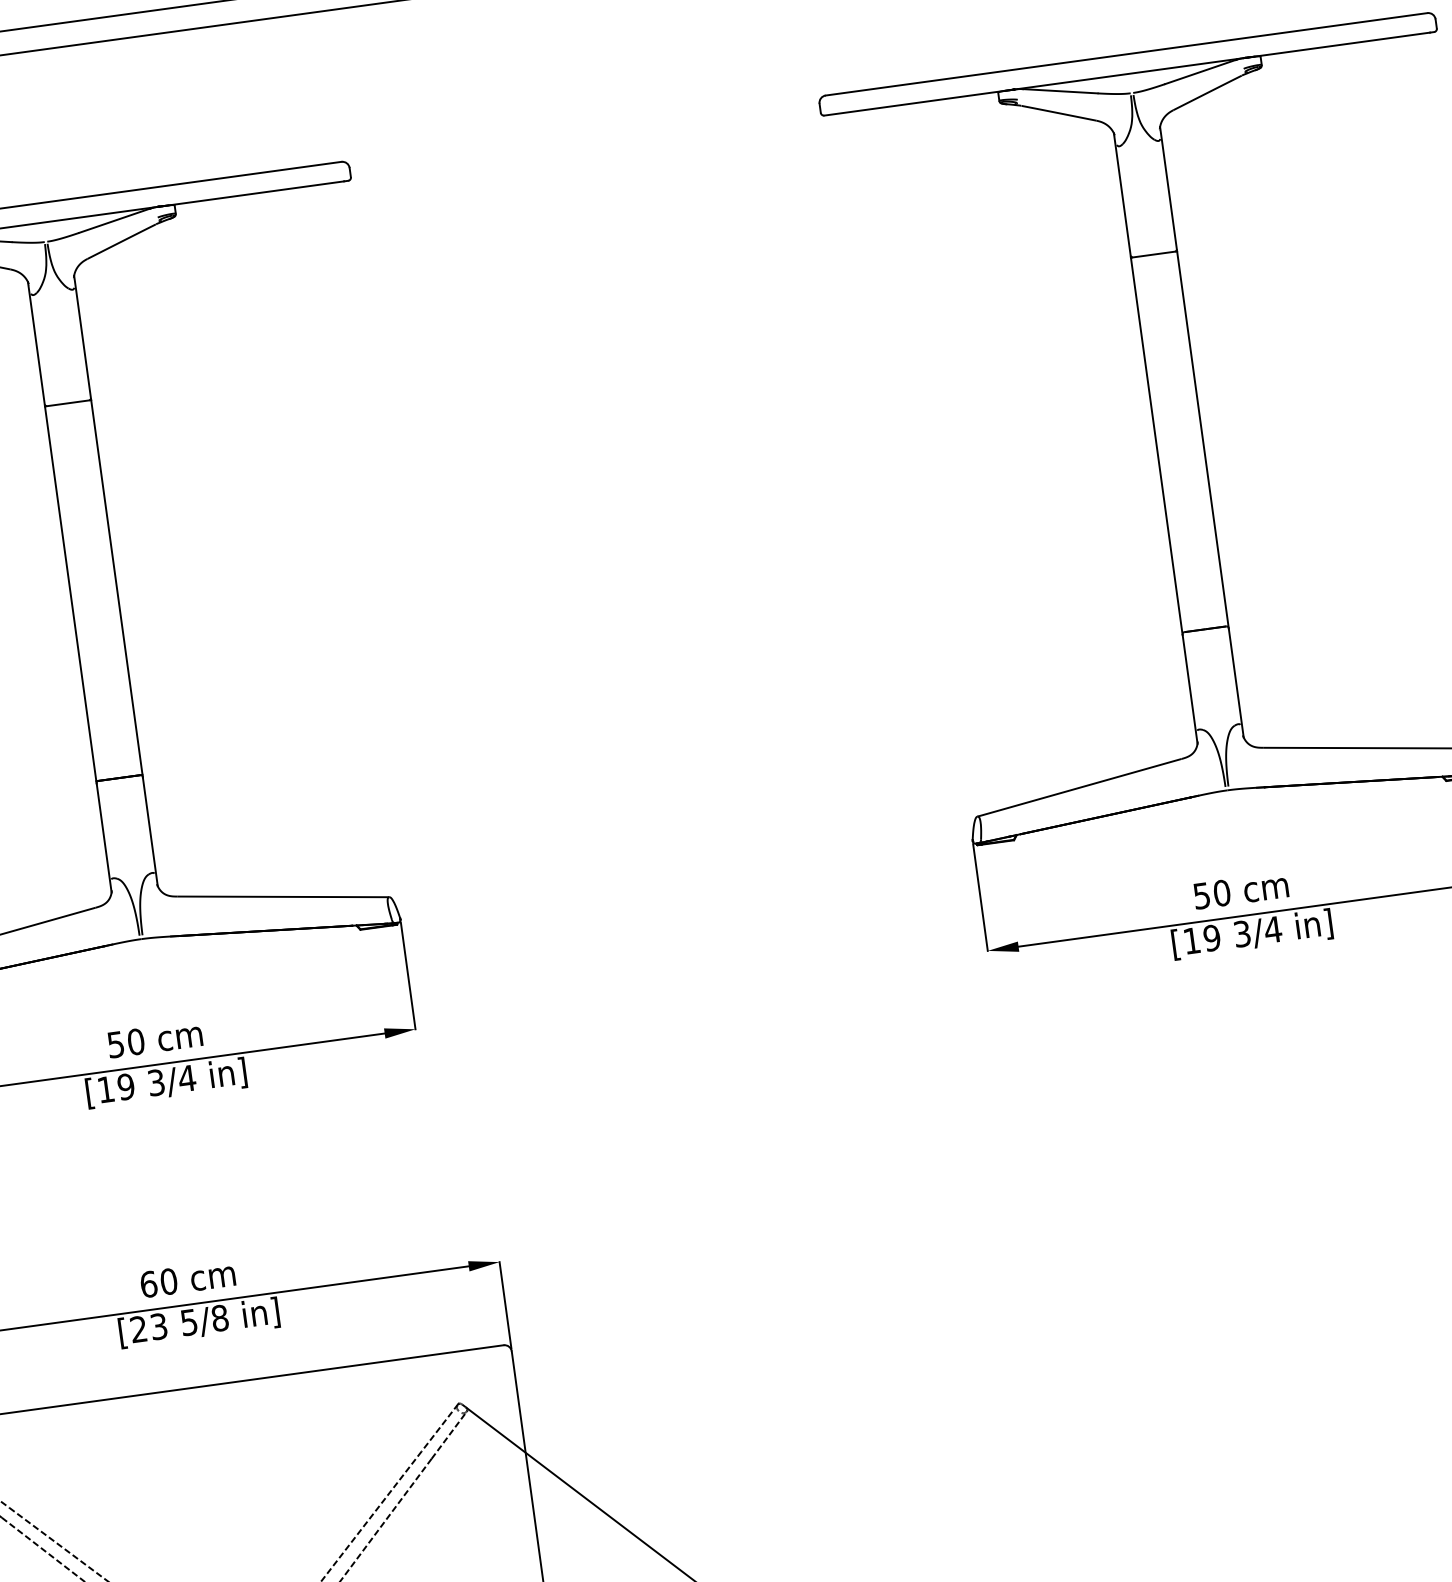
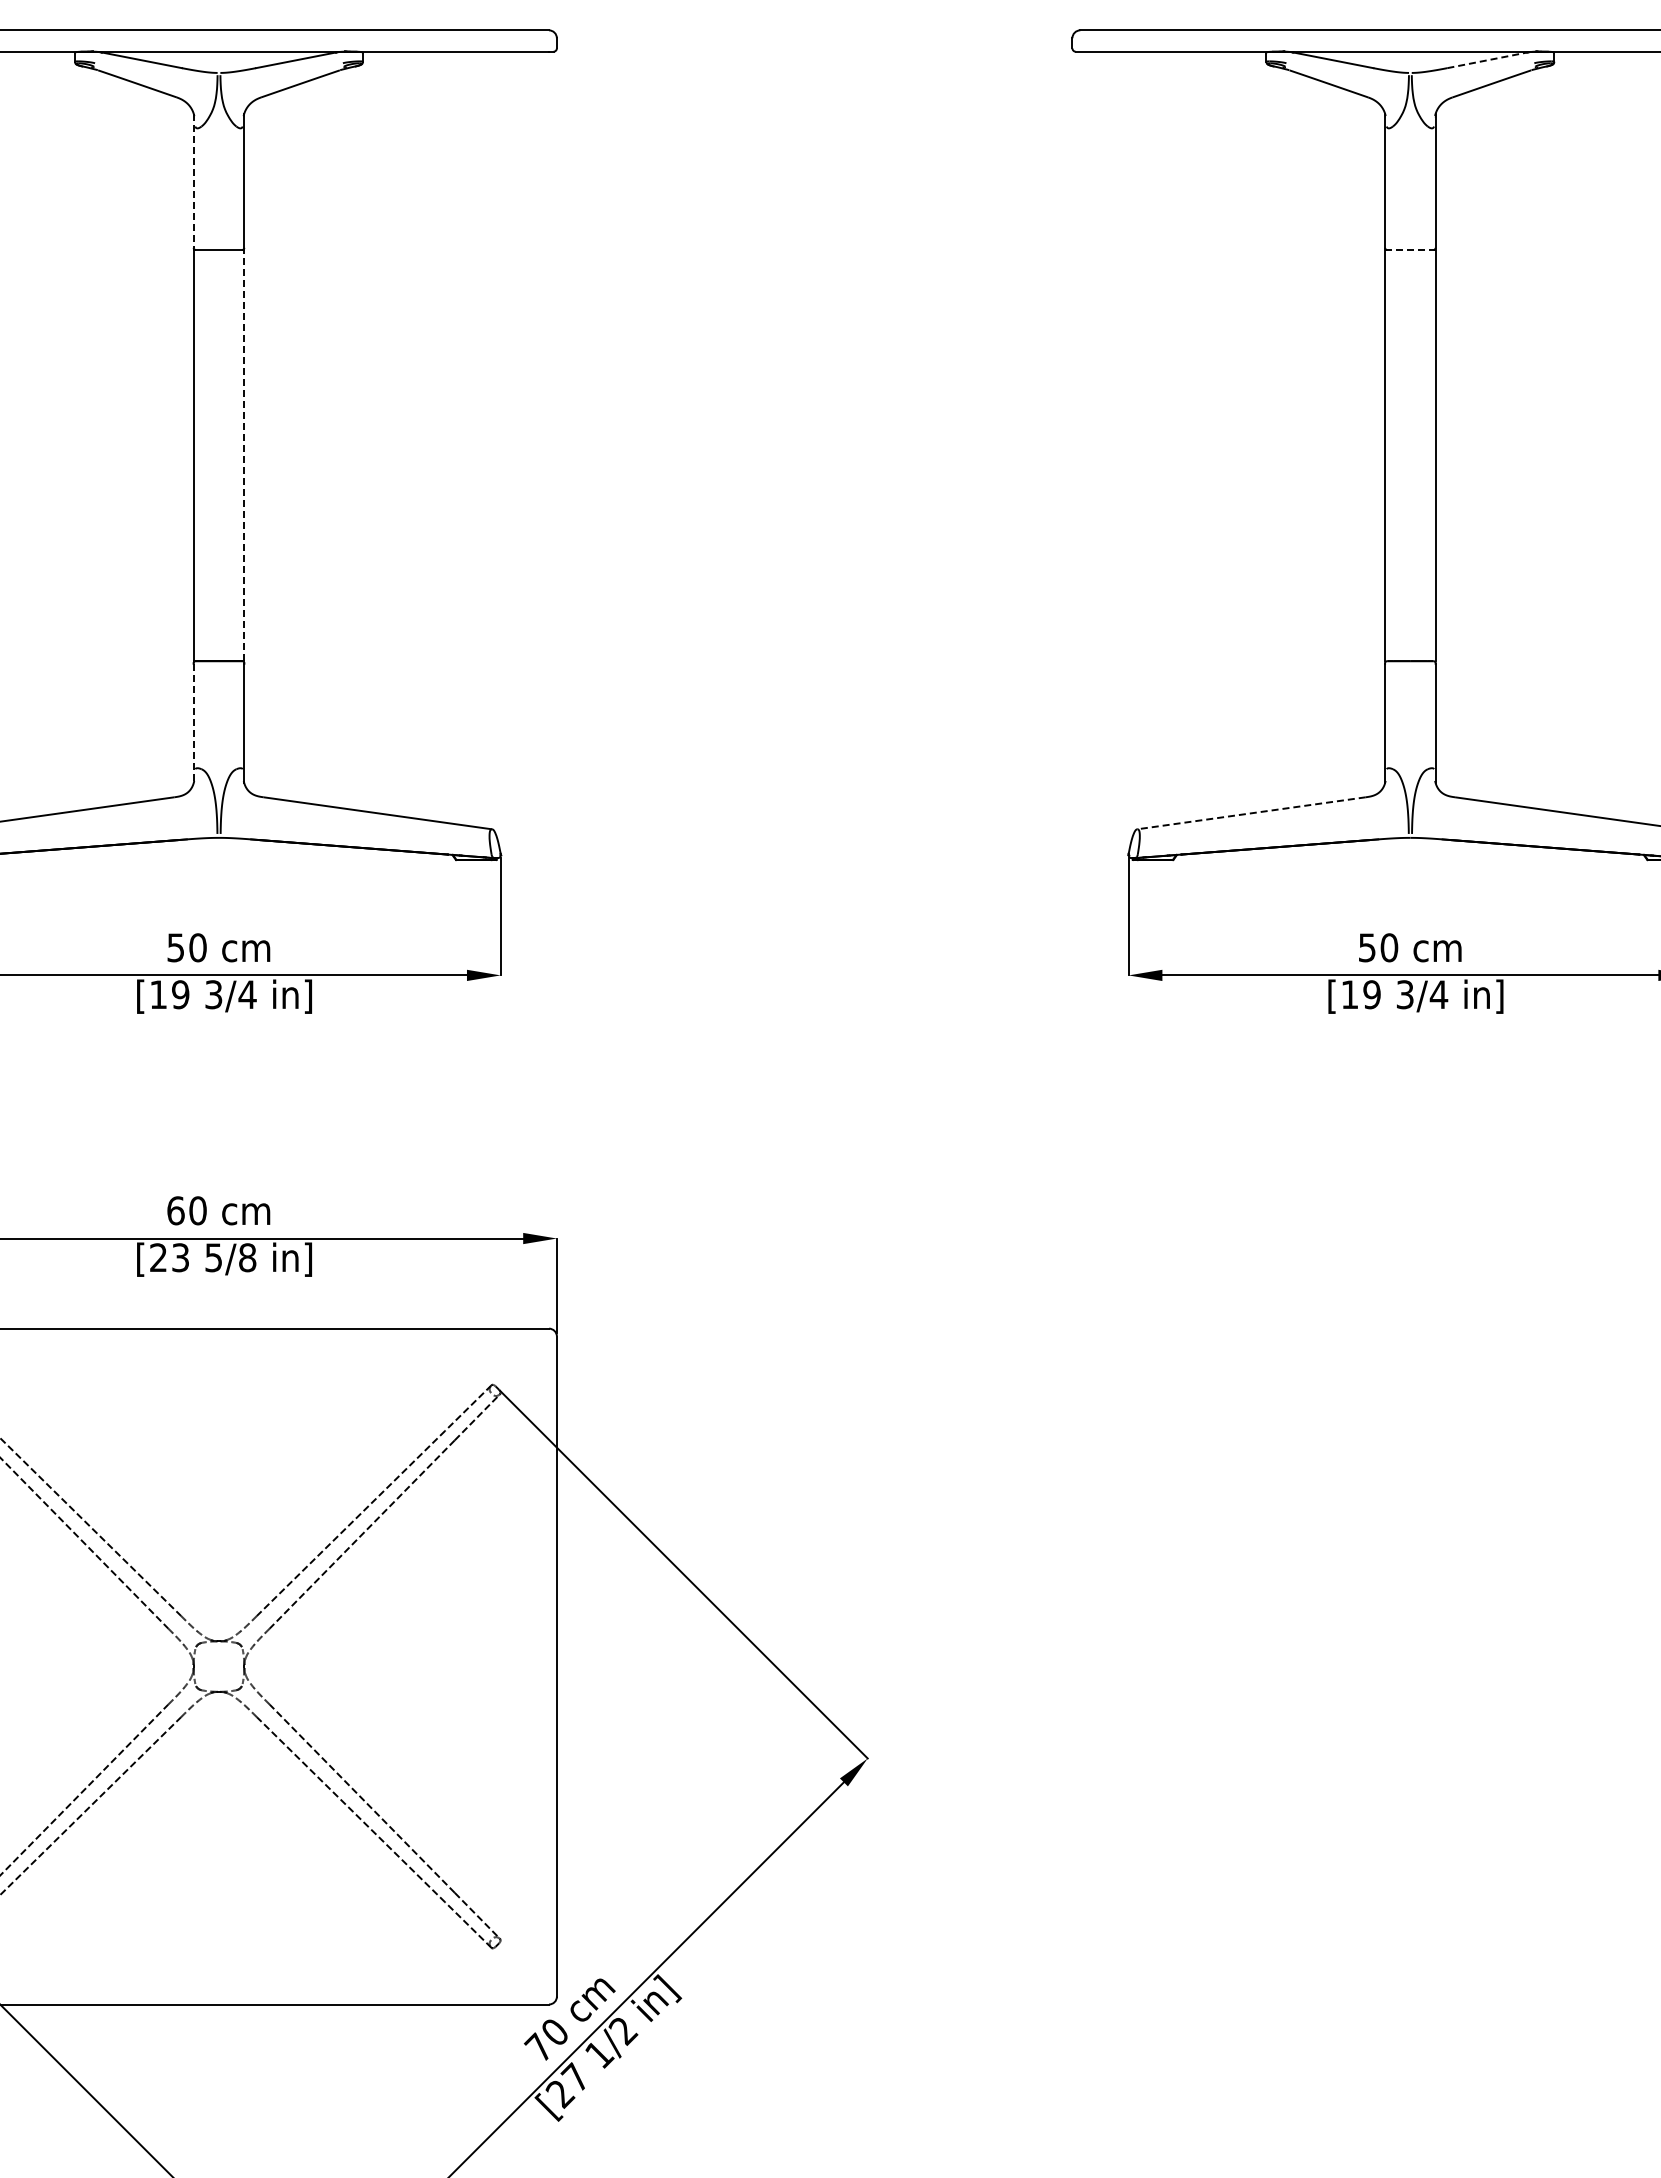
line: (1200, 72) -> (1487, 60), solid -> dashed
line: (1154, 254) -> (1410, 250), solid -> dashed
line: (36, 344) -> (193, 181), solid -> dashed
line: (117, 587) -> (244, 455), solid -> dashed
line: (1079, 787) -> (1251, 813), solid -> dashed
line: (103, 838) -> (193, 723), solid -> dashed

